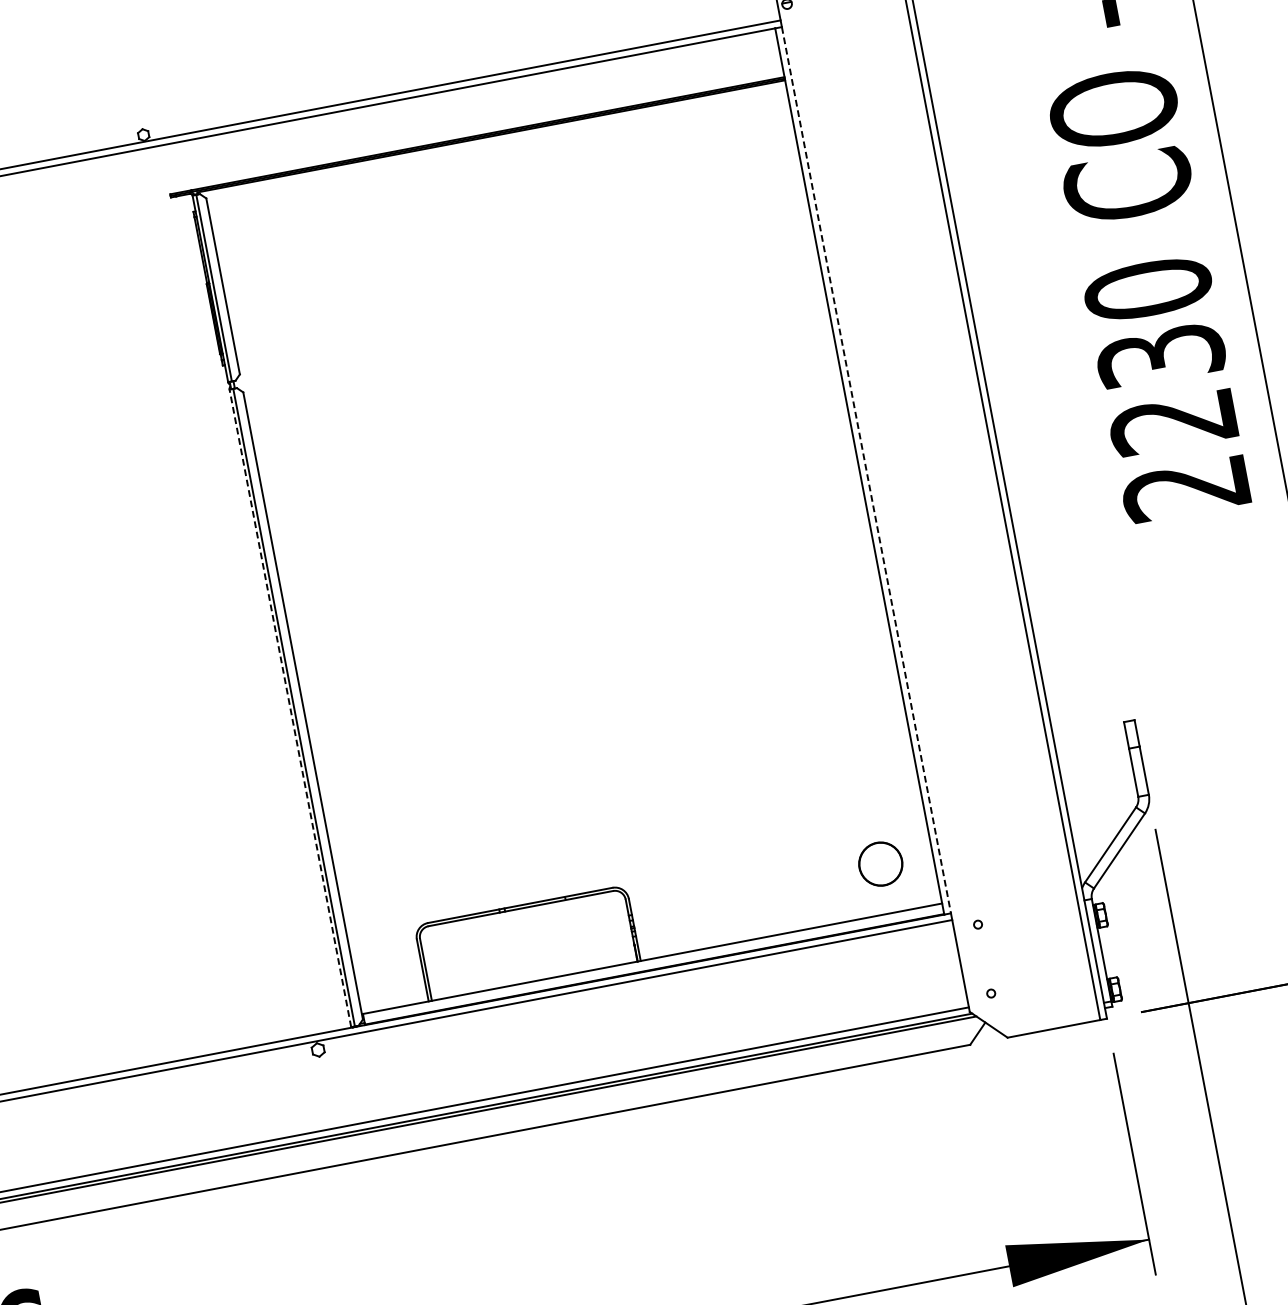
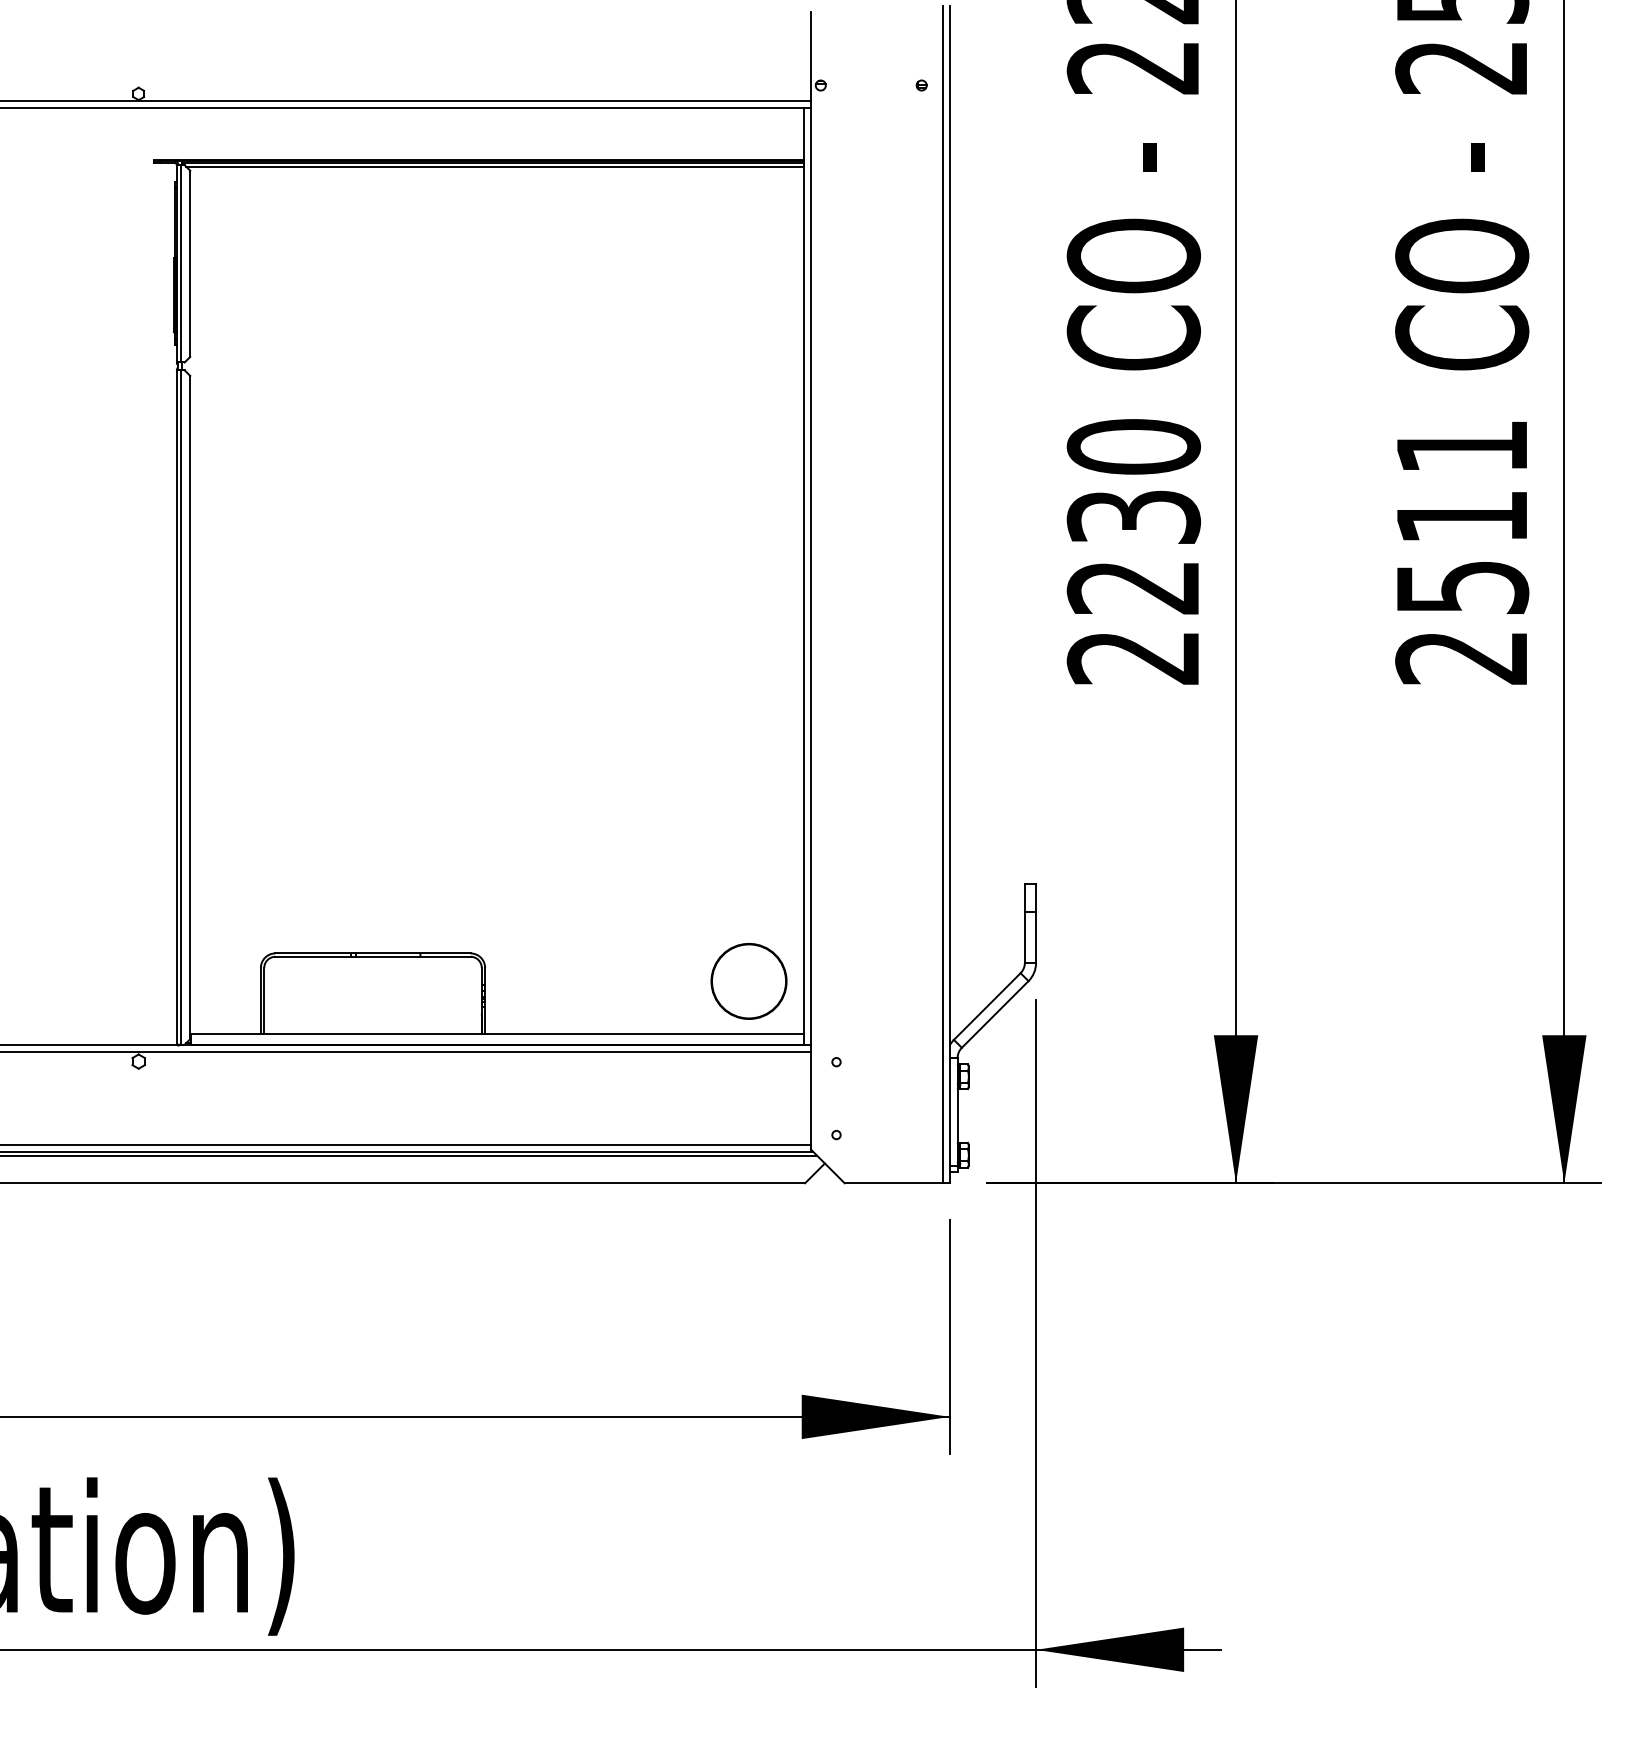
line: (493, 139) -> (494, 166), added
line: (866, 469) -> (811, 576), dashed -> solid
line: (290, 708) -> (176, 707), dashed -> solid
circle: (880, 864) -> (748, 981), size x1.67

